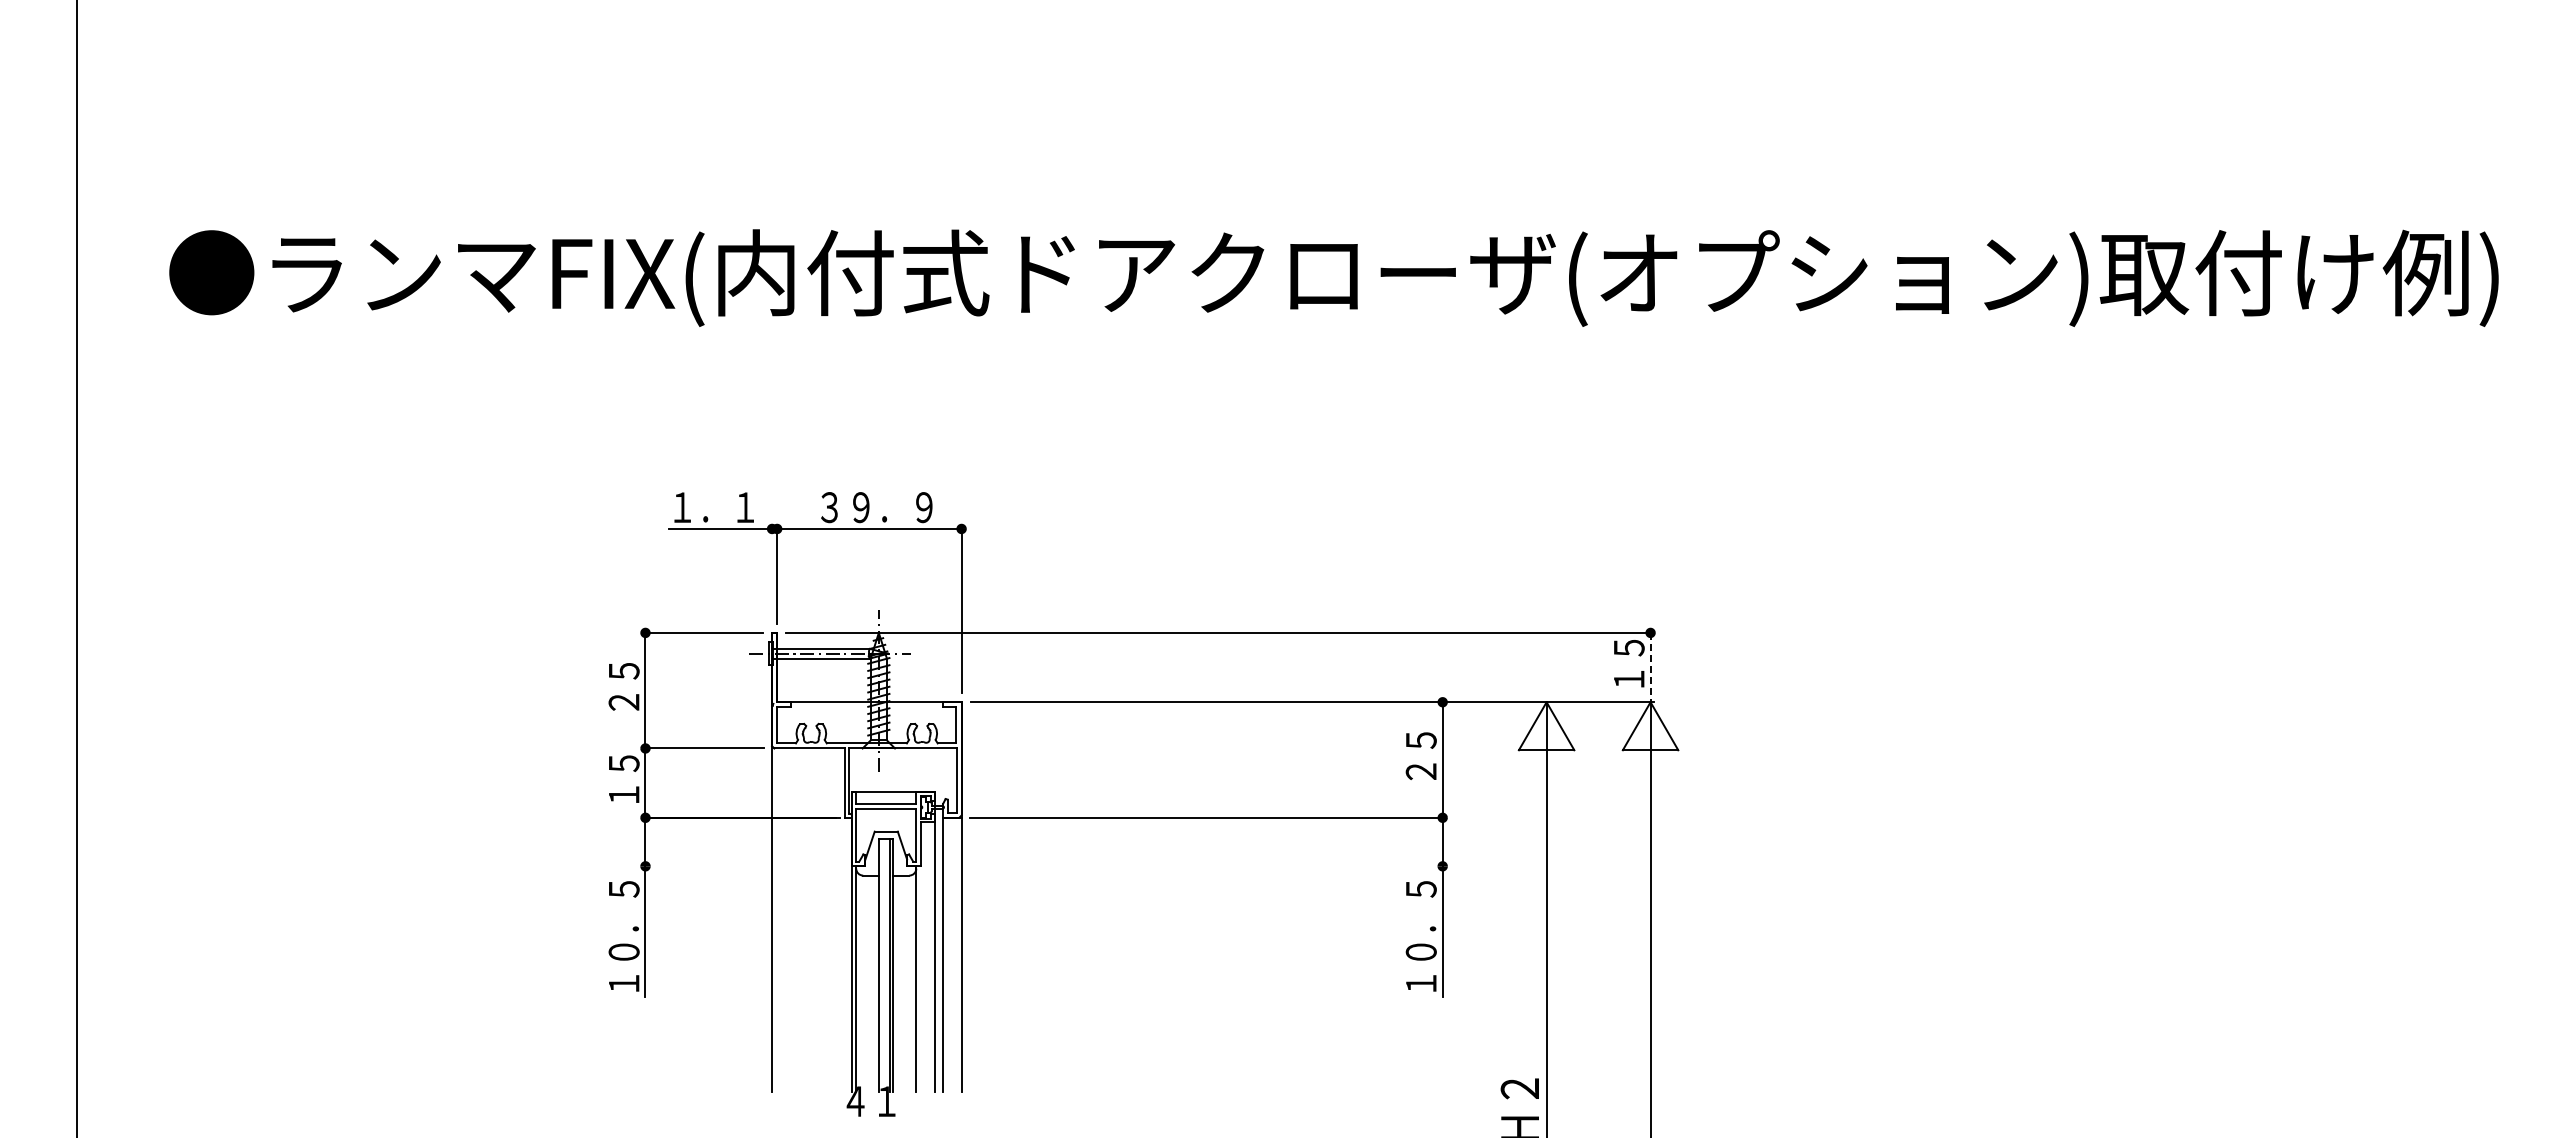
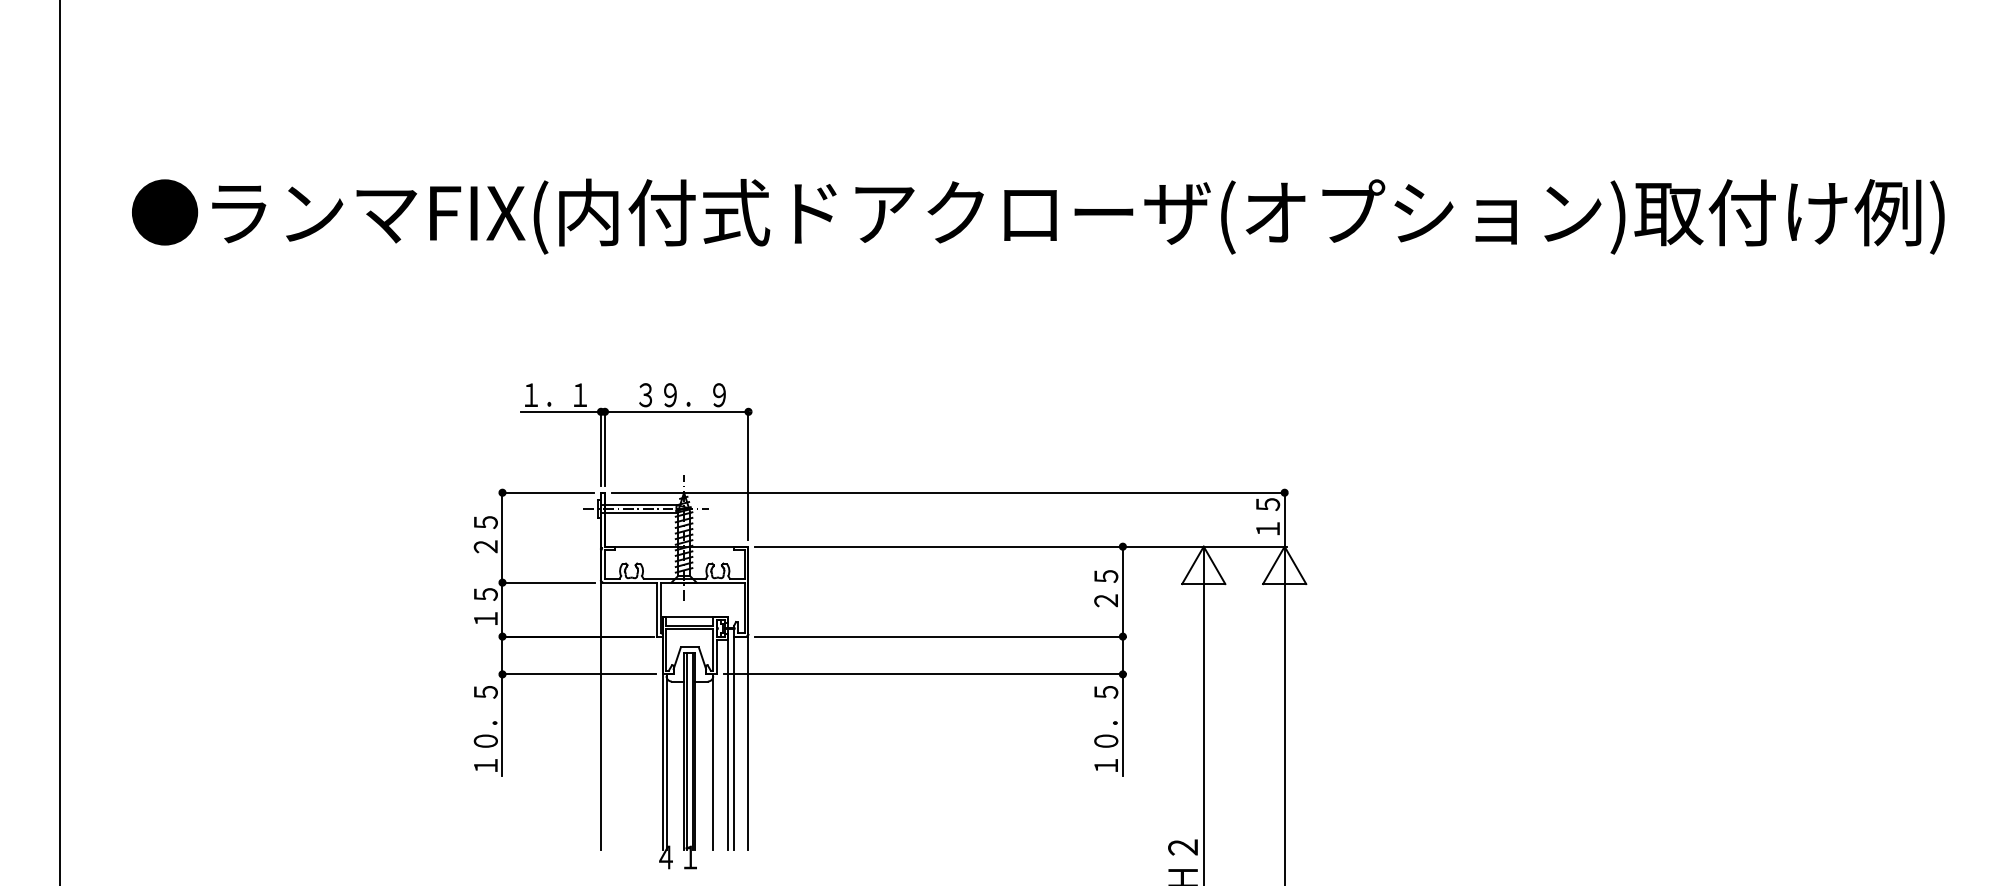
line: (772, 574) -> (601, 447), added
line: (1650, 667) -> (1284, 519), dashed -> solid
line: (742, 866) -> (577, 674), added
line: (1187, 866) -> (924, 674), added
line: (882, 964) -> (686, 750), added

